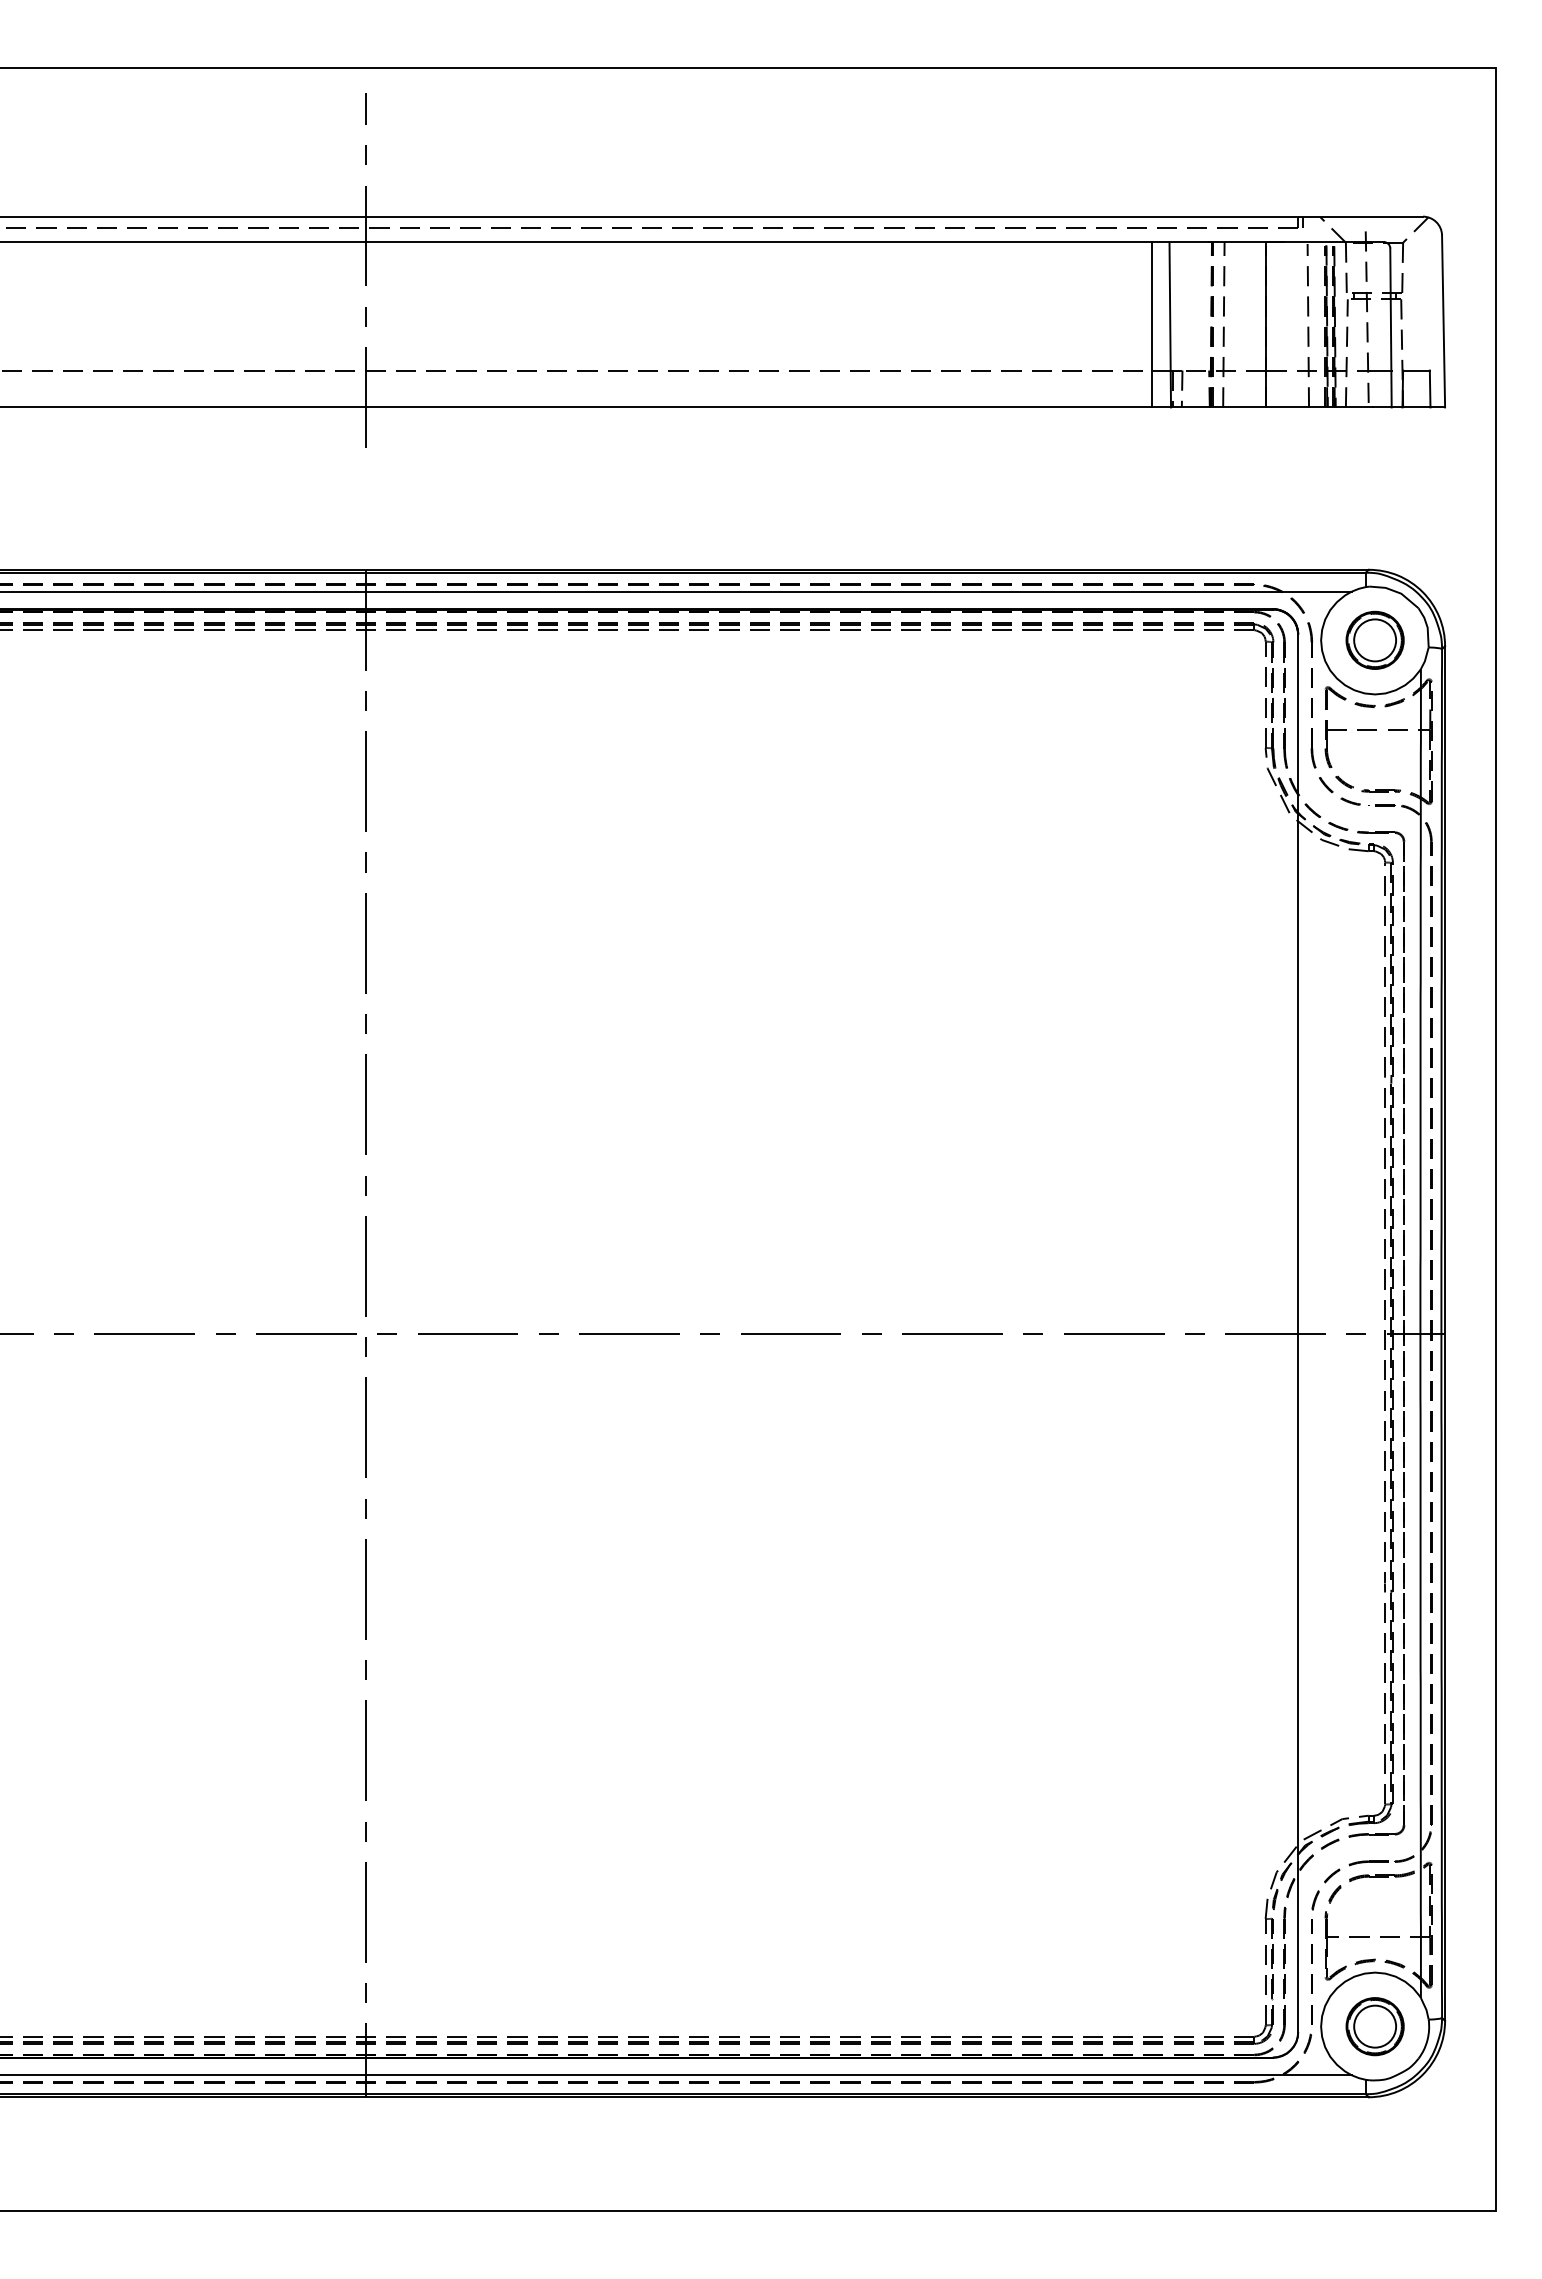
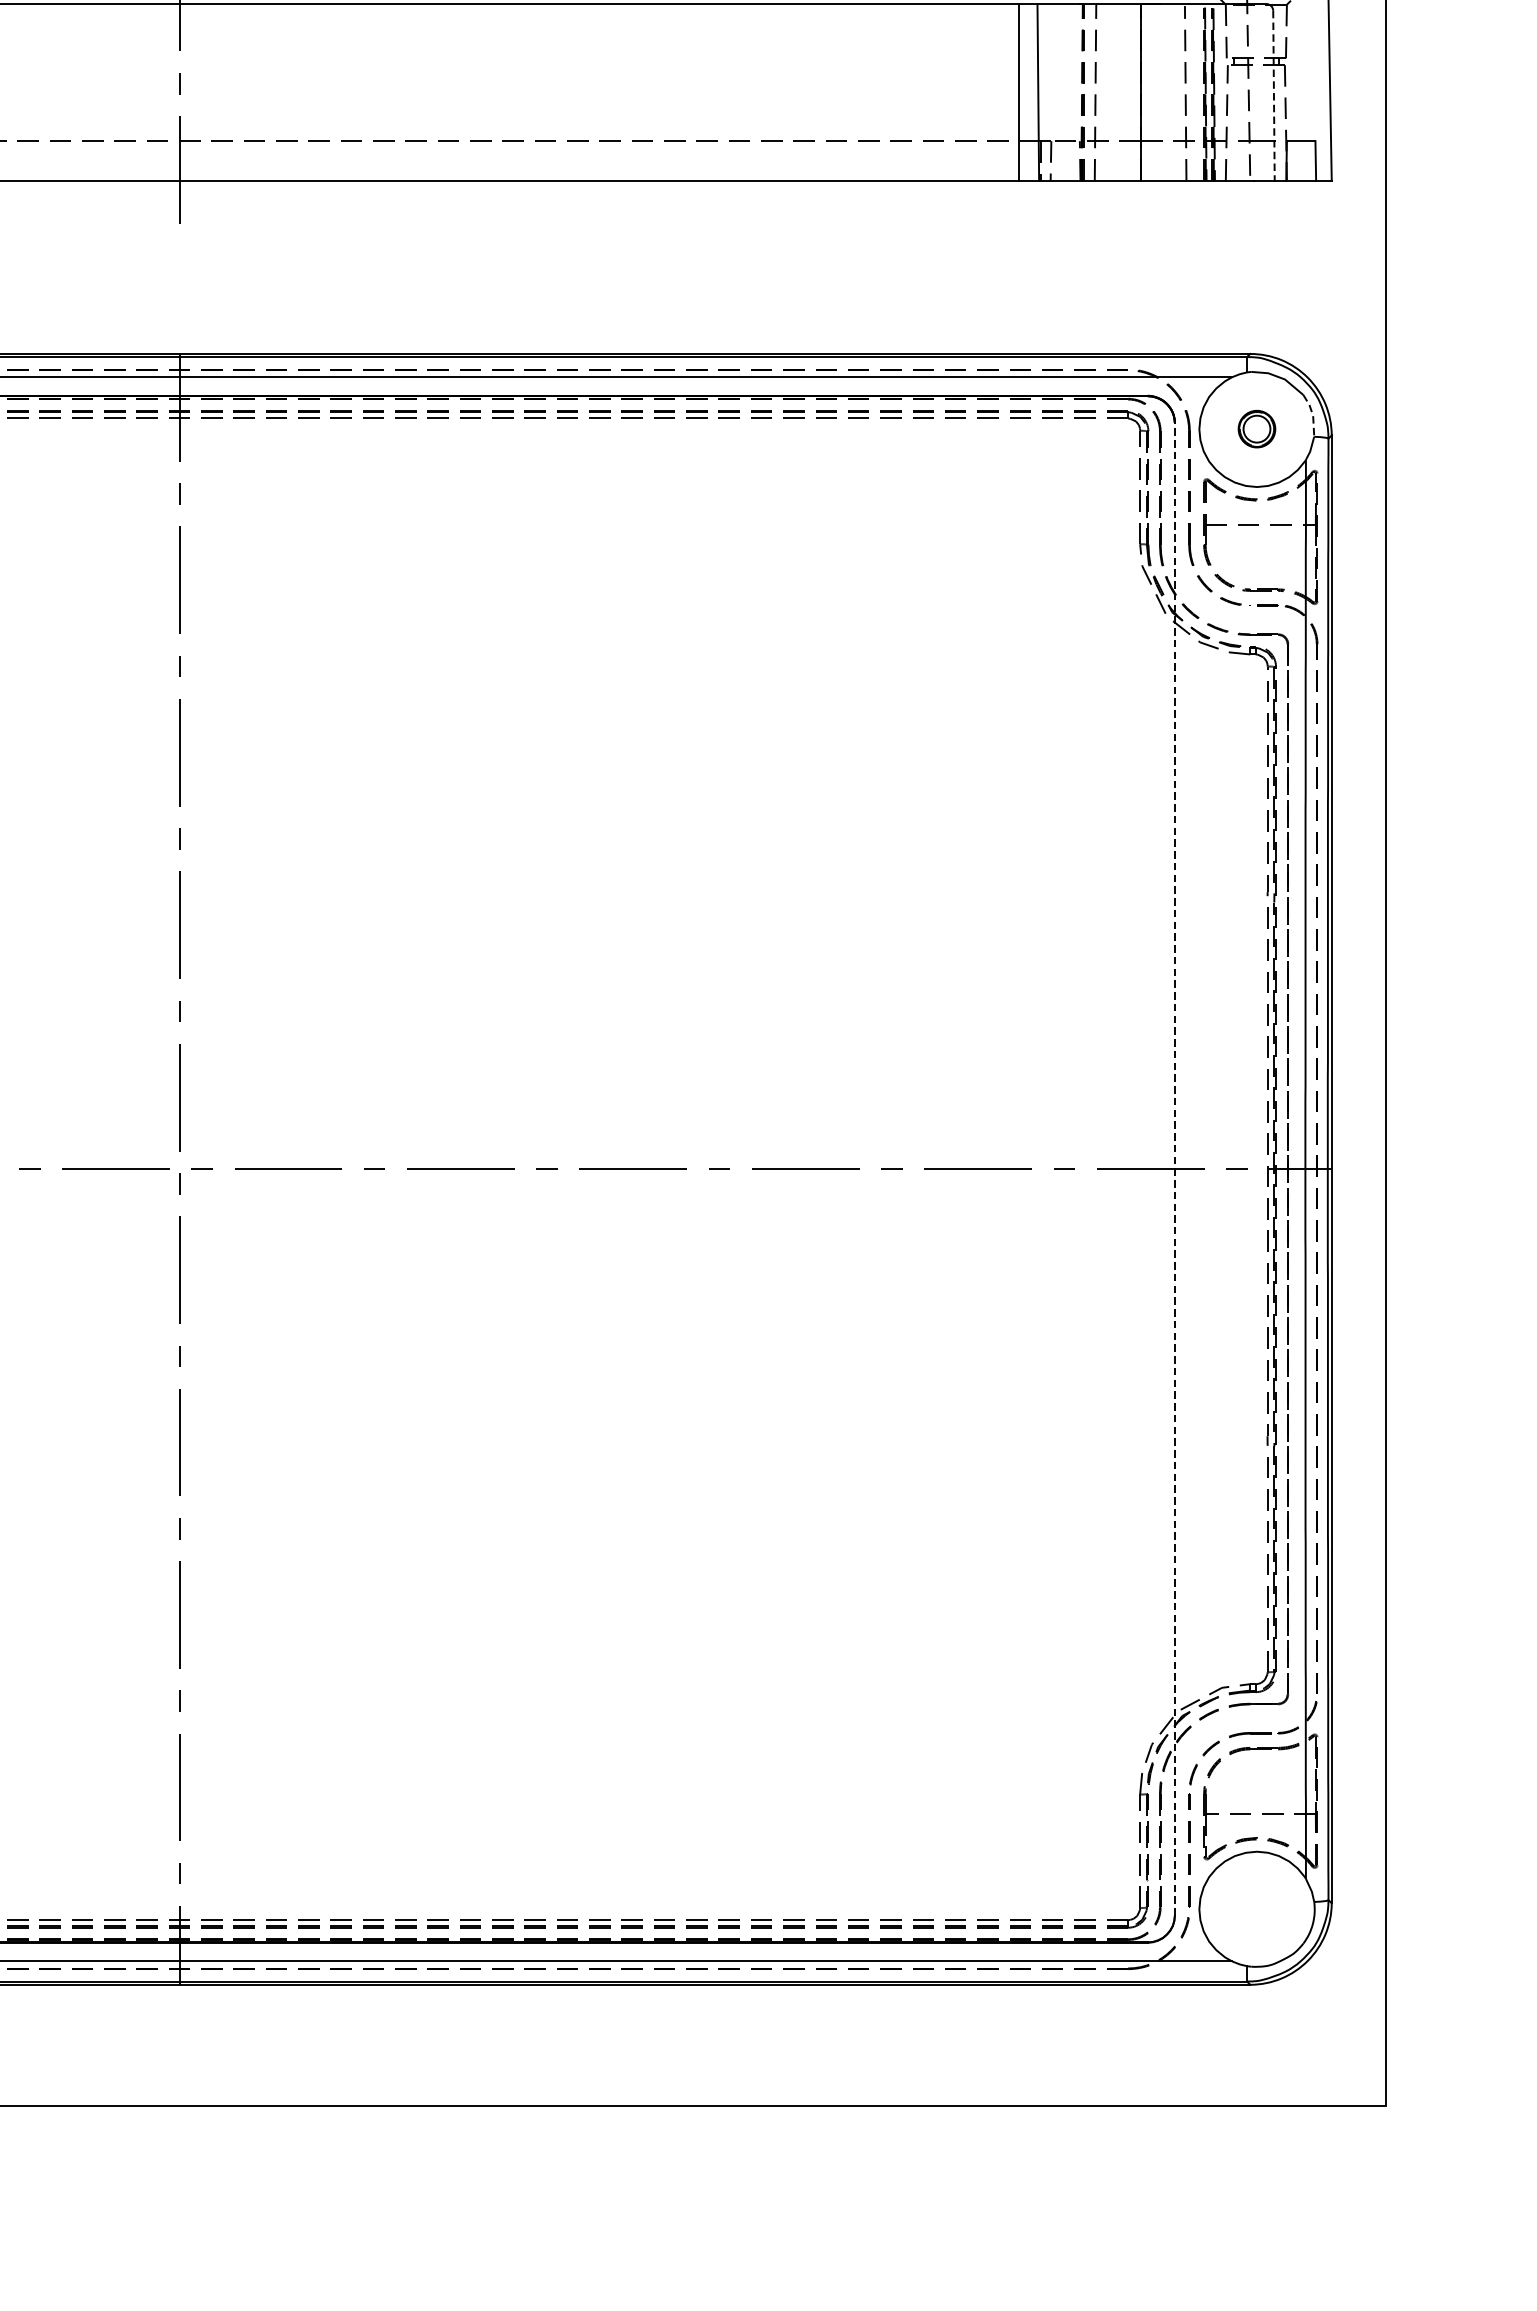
line: (1390, 328) -> (1273, 96), solid -> dashed
line: (1427, 626) -> (1312, 414), solid -> dashed
part: (1374, 639) -> (1256, 428), size x0.6
line: (1298, 1332) -> (1175, 1168), solid -> dashed
part: (1374, 2026) -> (1256, 1909), removed

